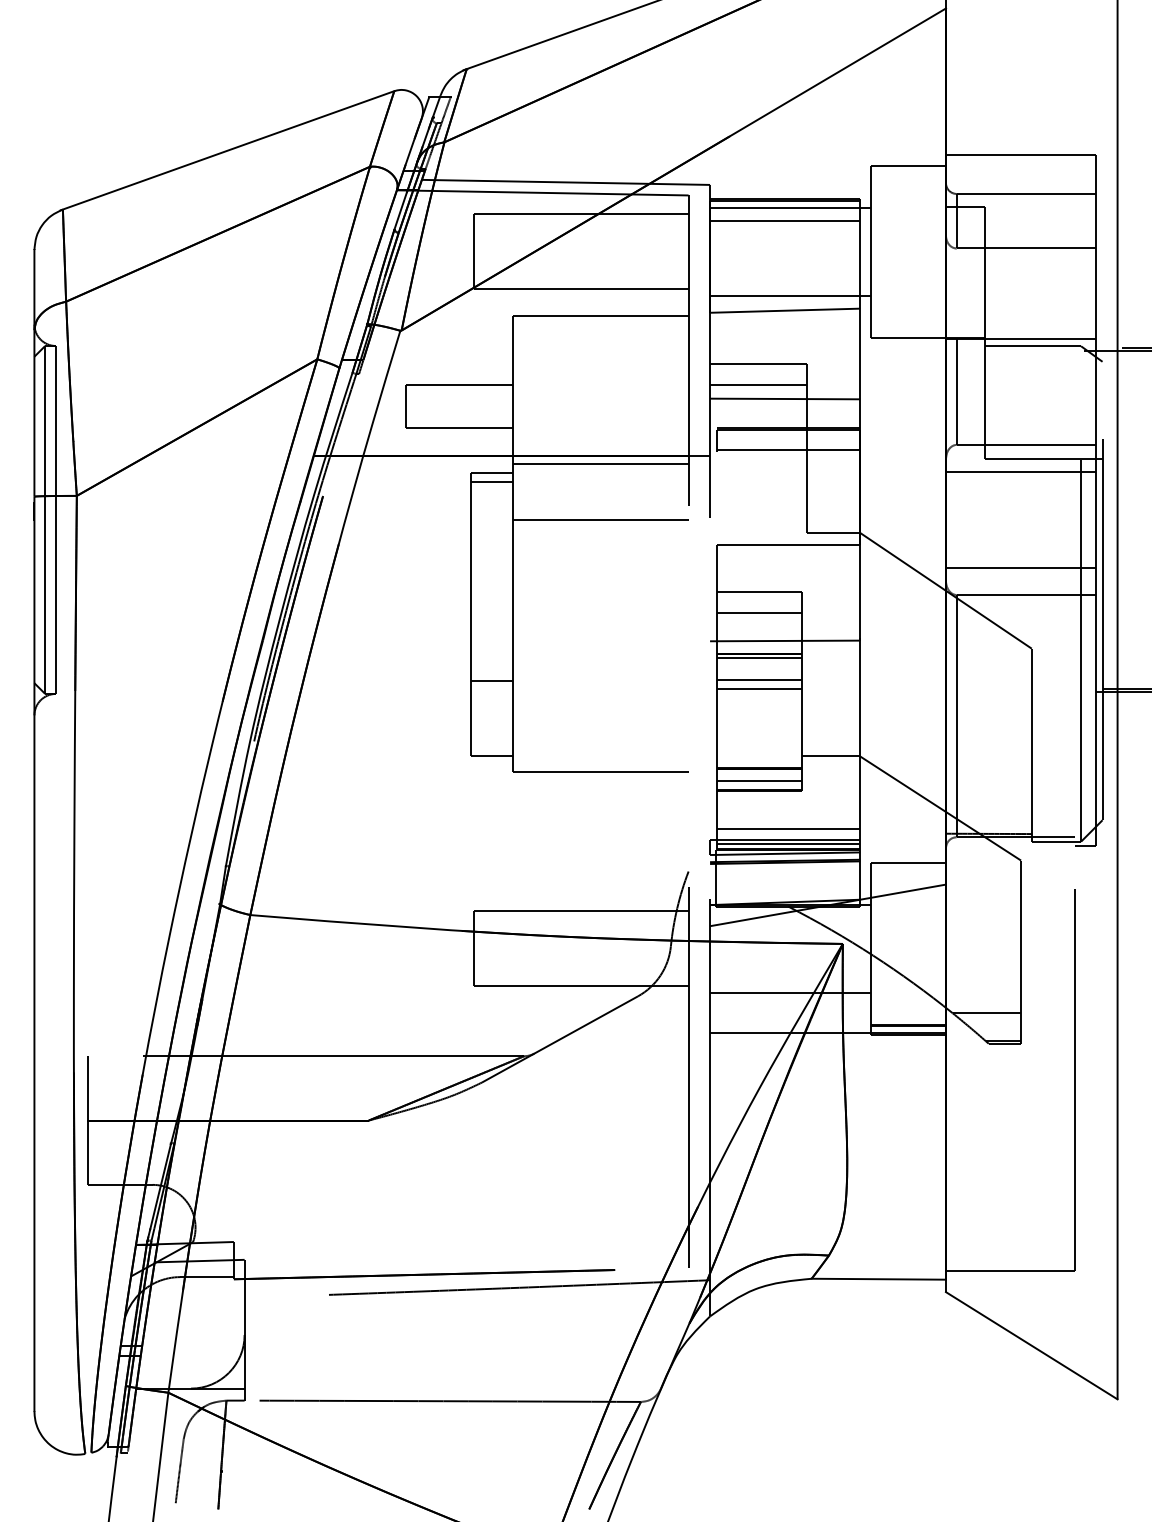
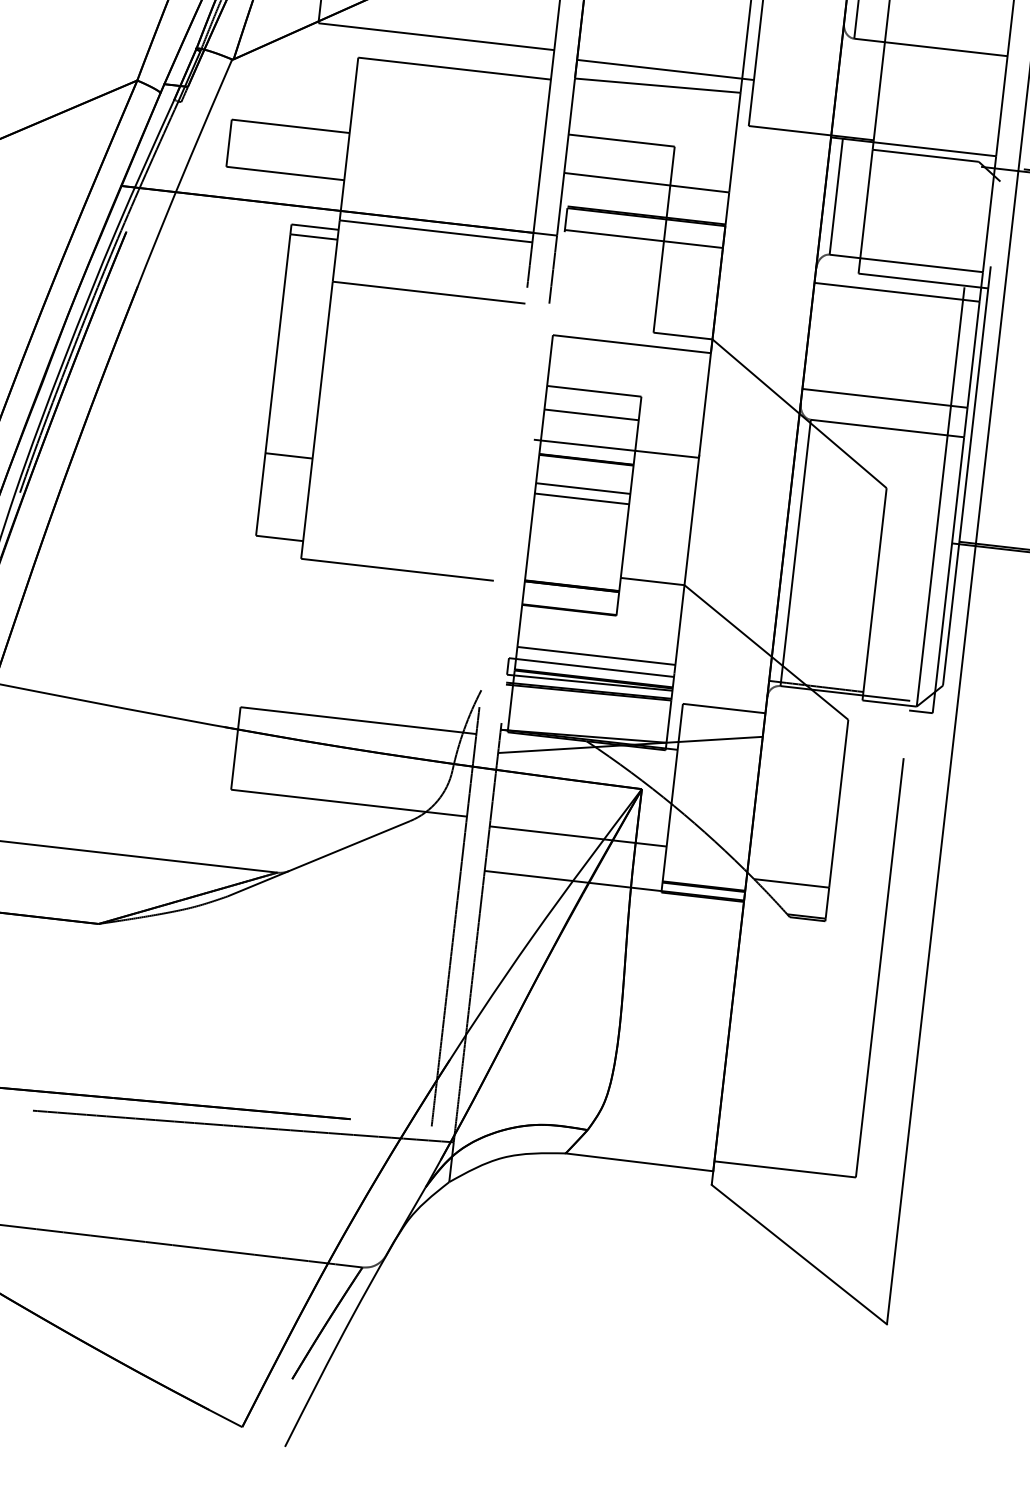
line: (758, 385) -> (619, 164), removed
line: (759, 658) -> (586, 464), removed
line: (759, 780) -> (570, 599), removed
line: (788, 844) -> (594, 673), removed

